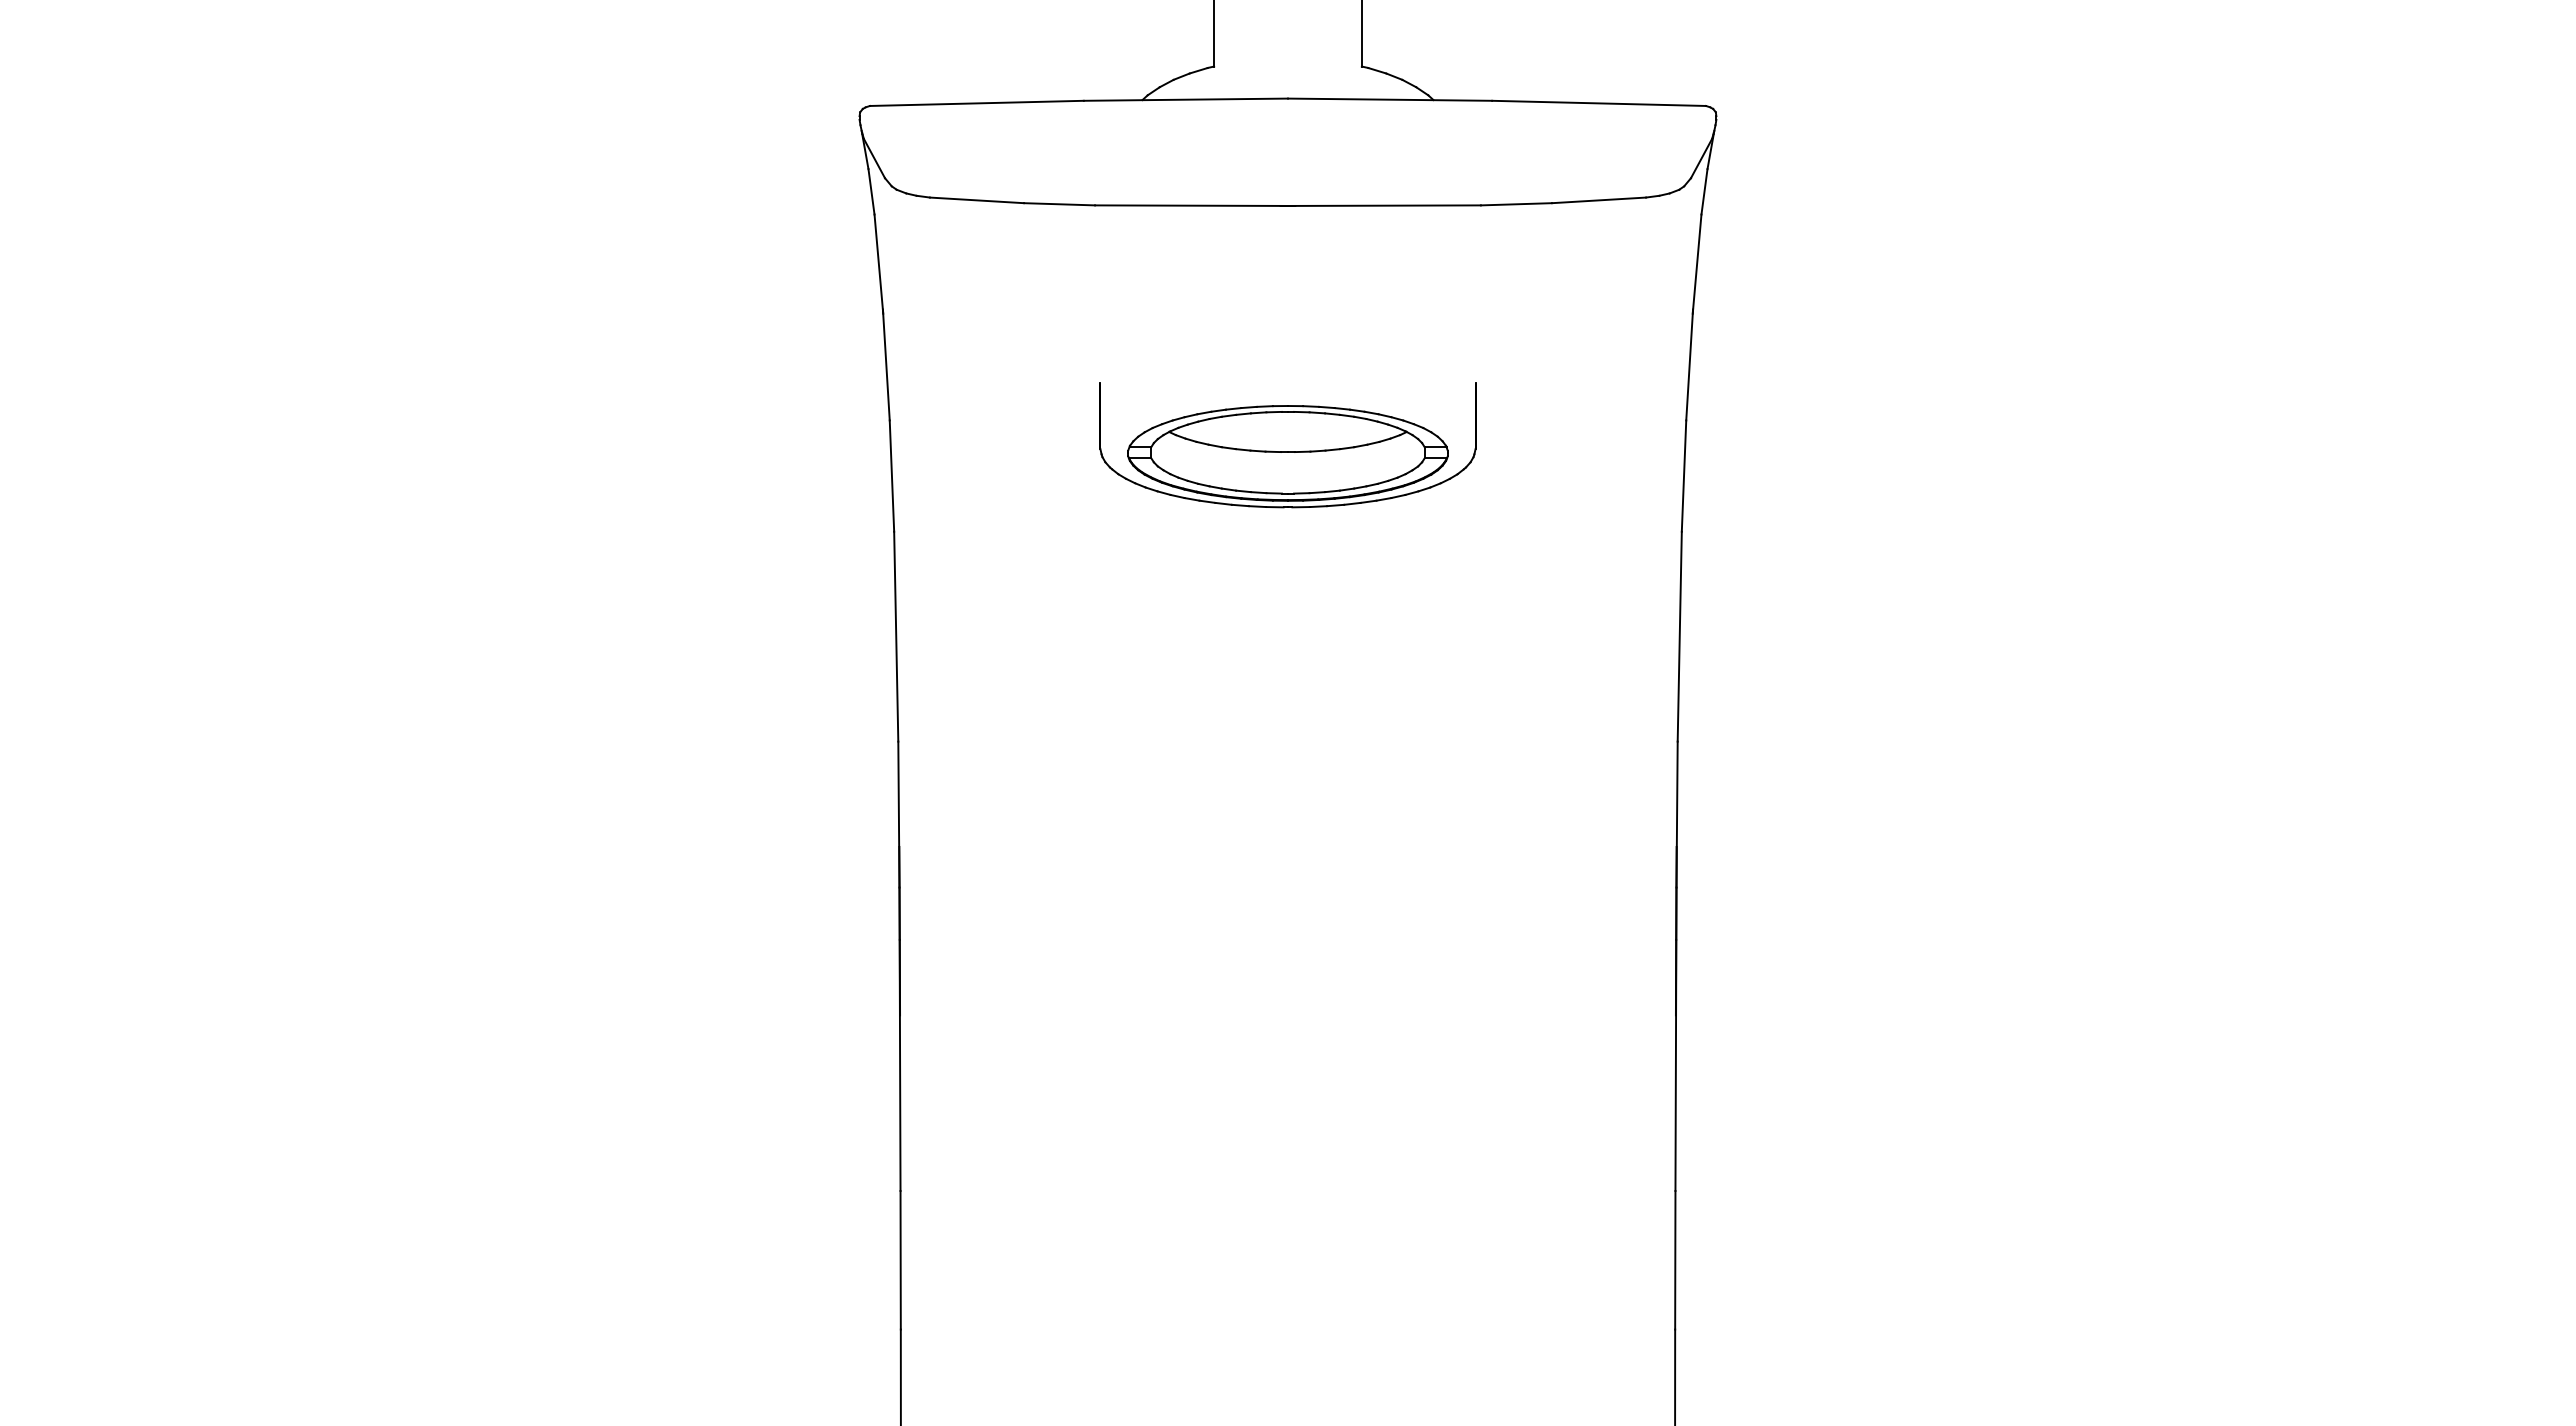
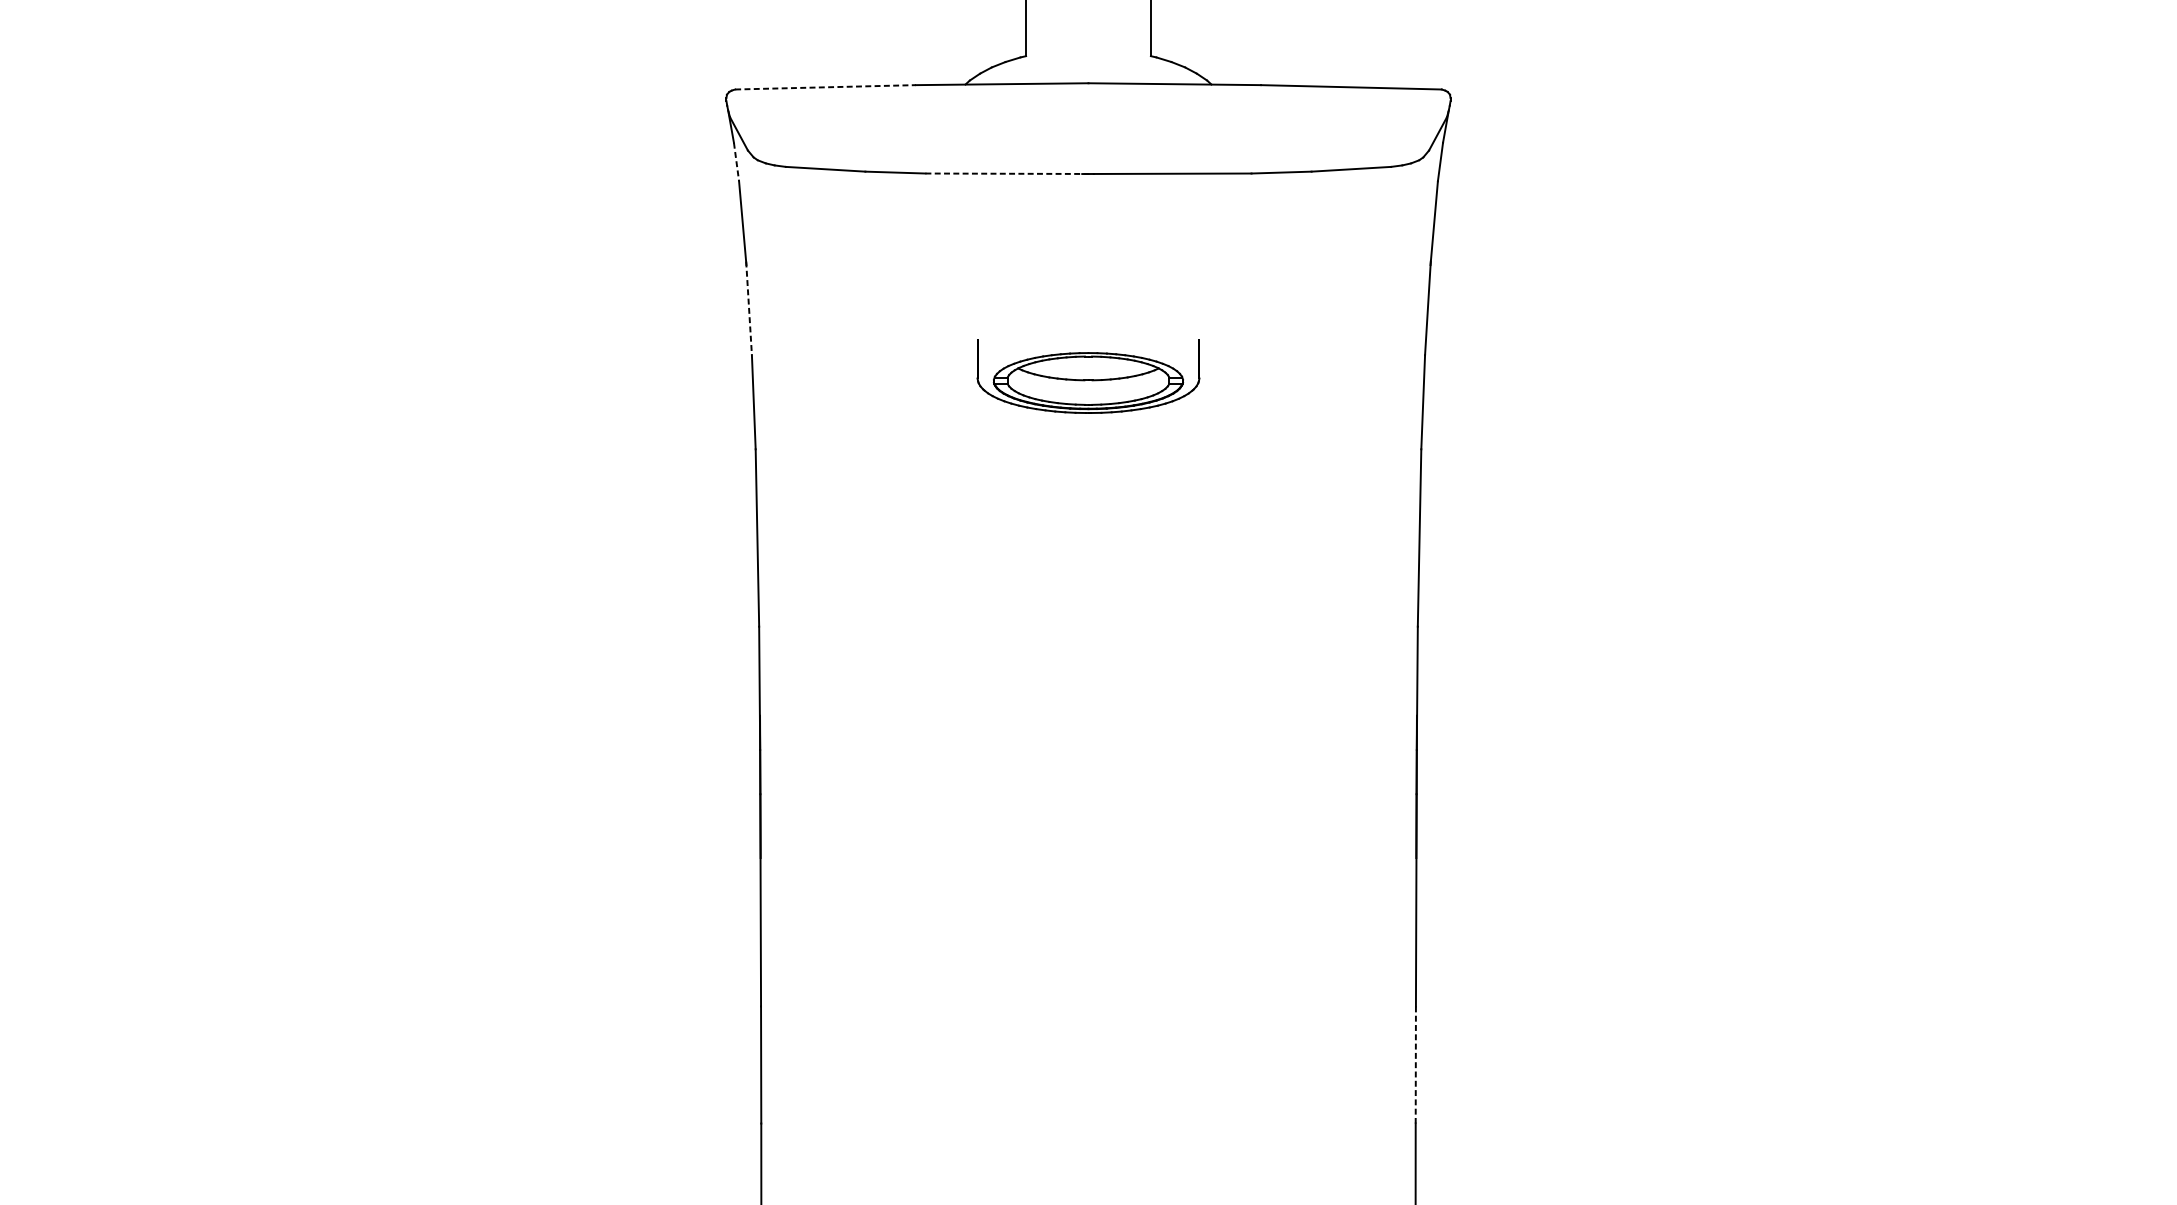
line: (976, 103) -> (825, 87), solid -> dashed
line: (871, 191) -> (736, 161), solid -> dashed
line: (1195, 205) -> (1010, 173), solid -> dashed
line: (886, 365) -> (749, 308), solid -> dashed
part: (1287, 445) -> (1088, 376), size x0.7
line: (1675, 1260) -> (1415, 1065), solid -> dashed

